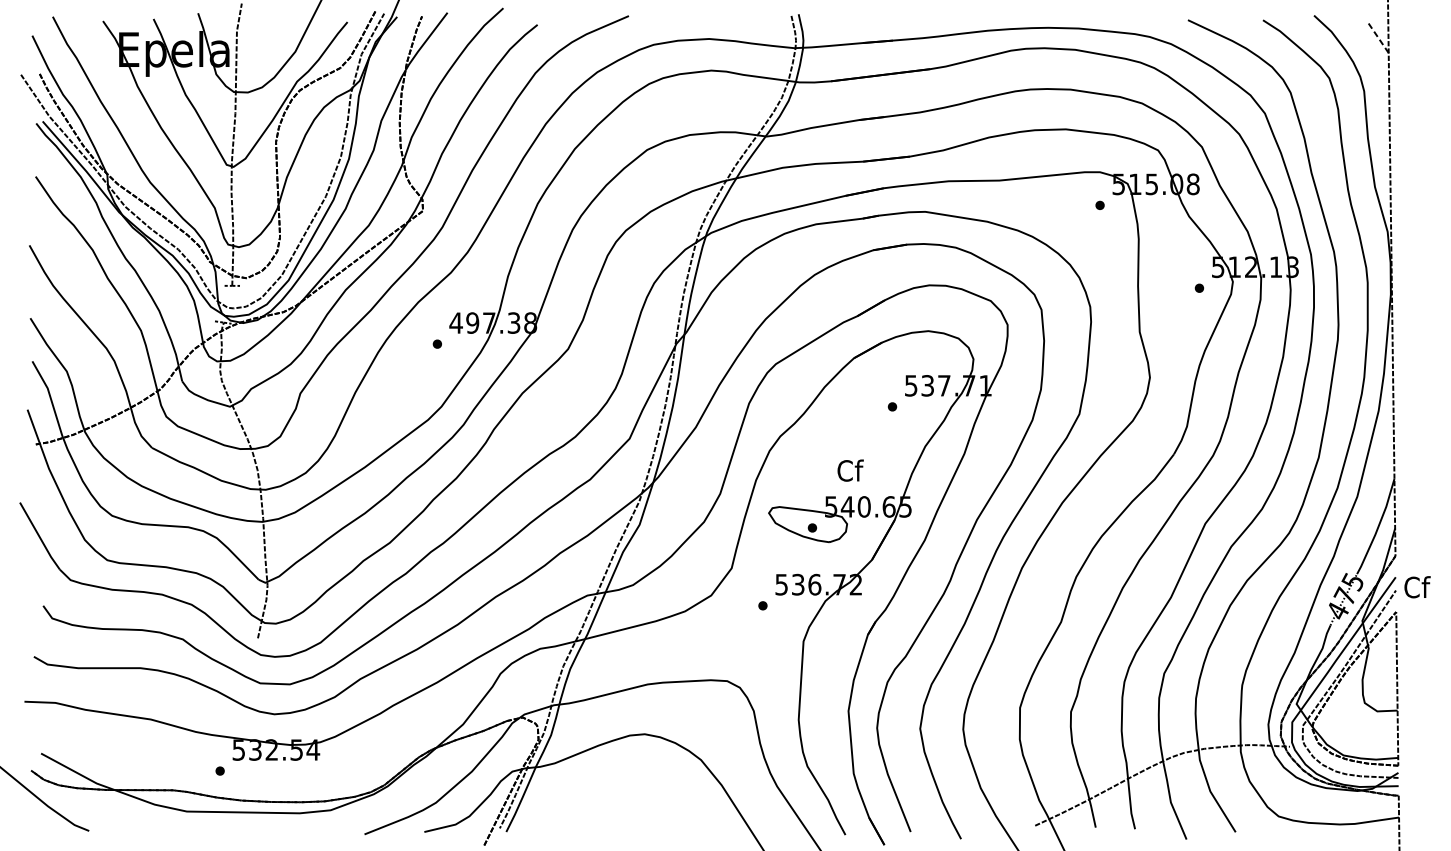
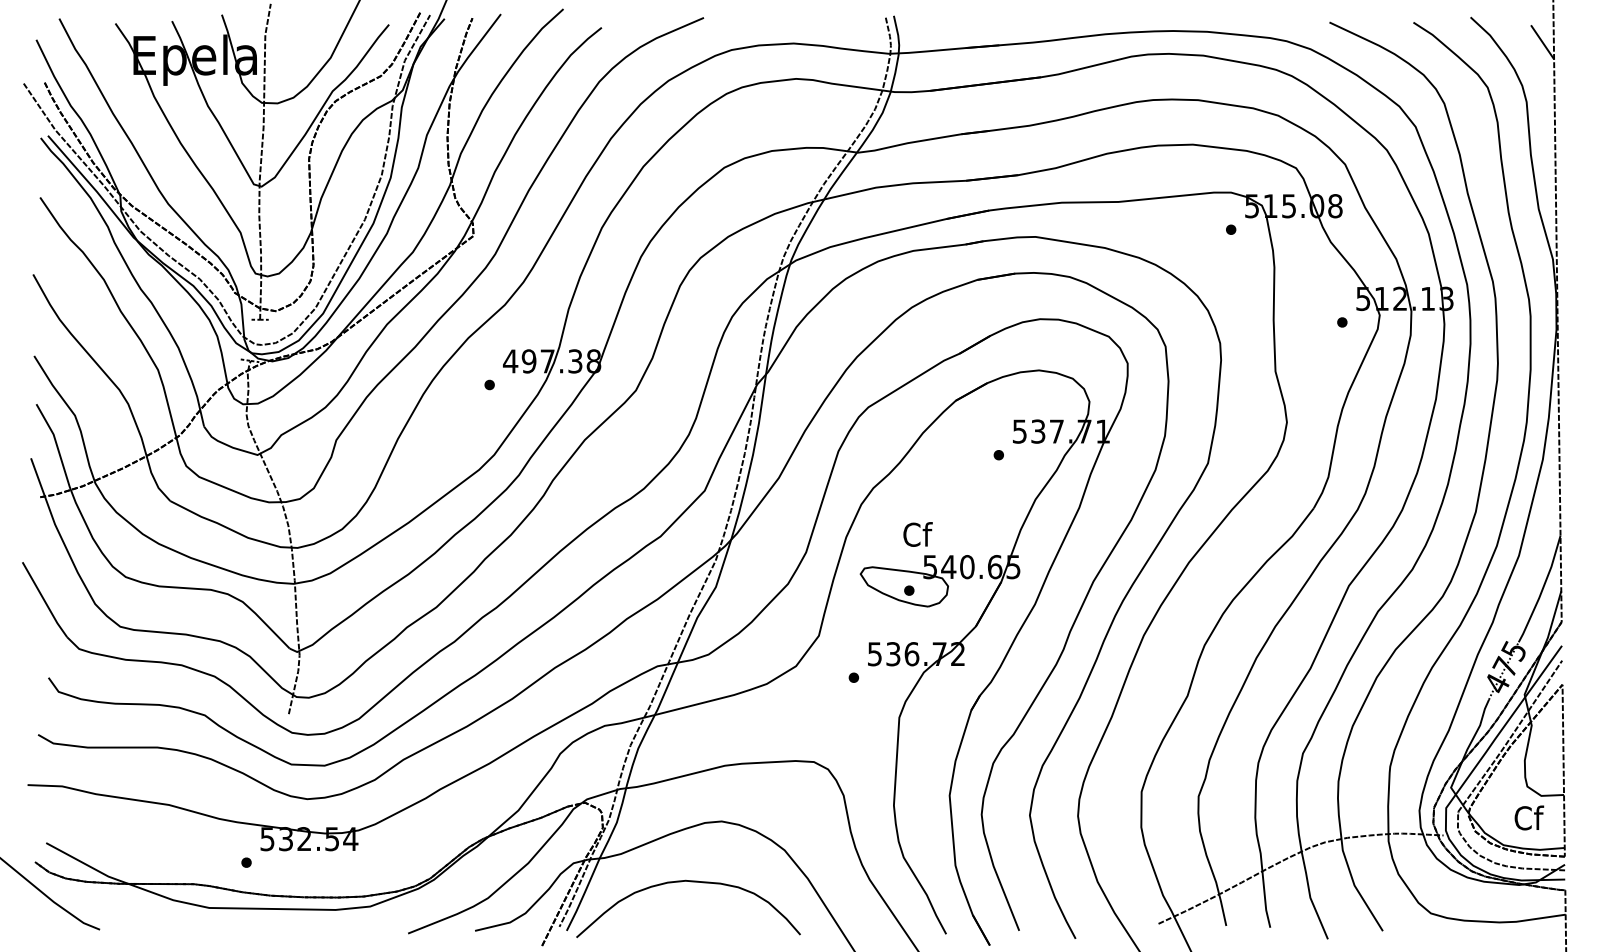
line: (1378, 38) -> (1542, 42), dashed -> solid
text: (850, 470) -> (917, 534), moved
text: (1417, 586) -> (1529, 817), moved
curve: (616, 788) -> (690, 882), added

